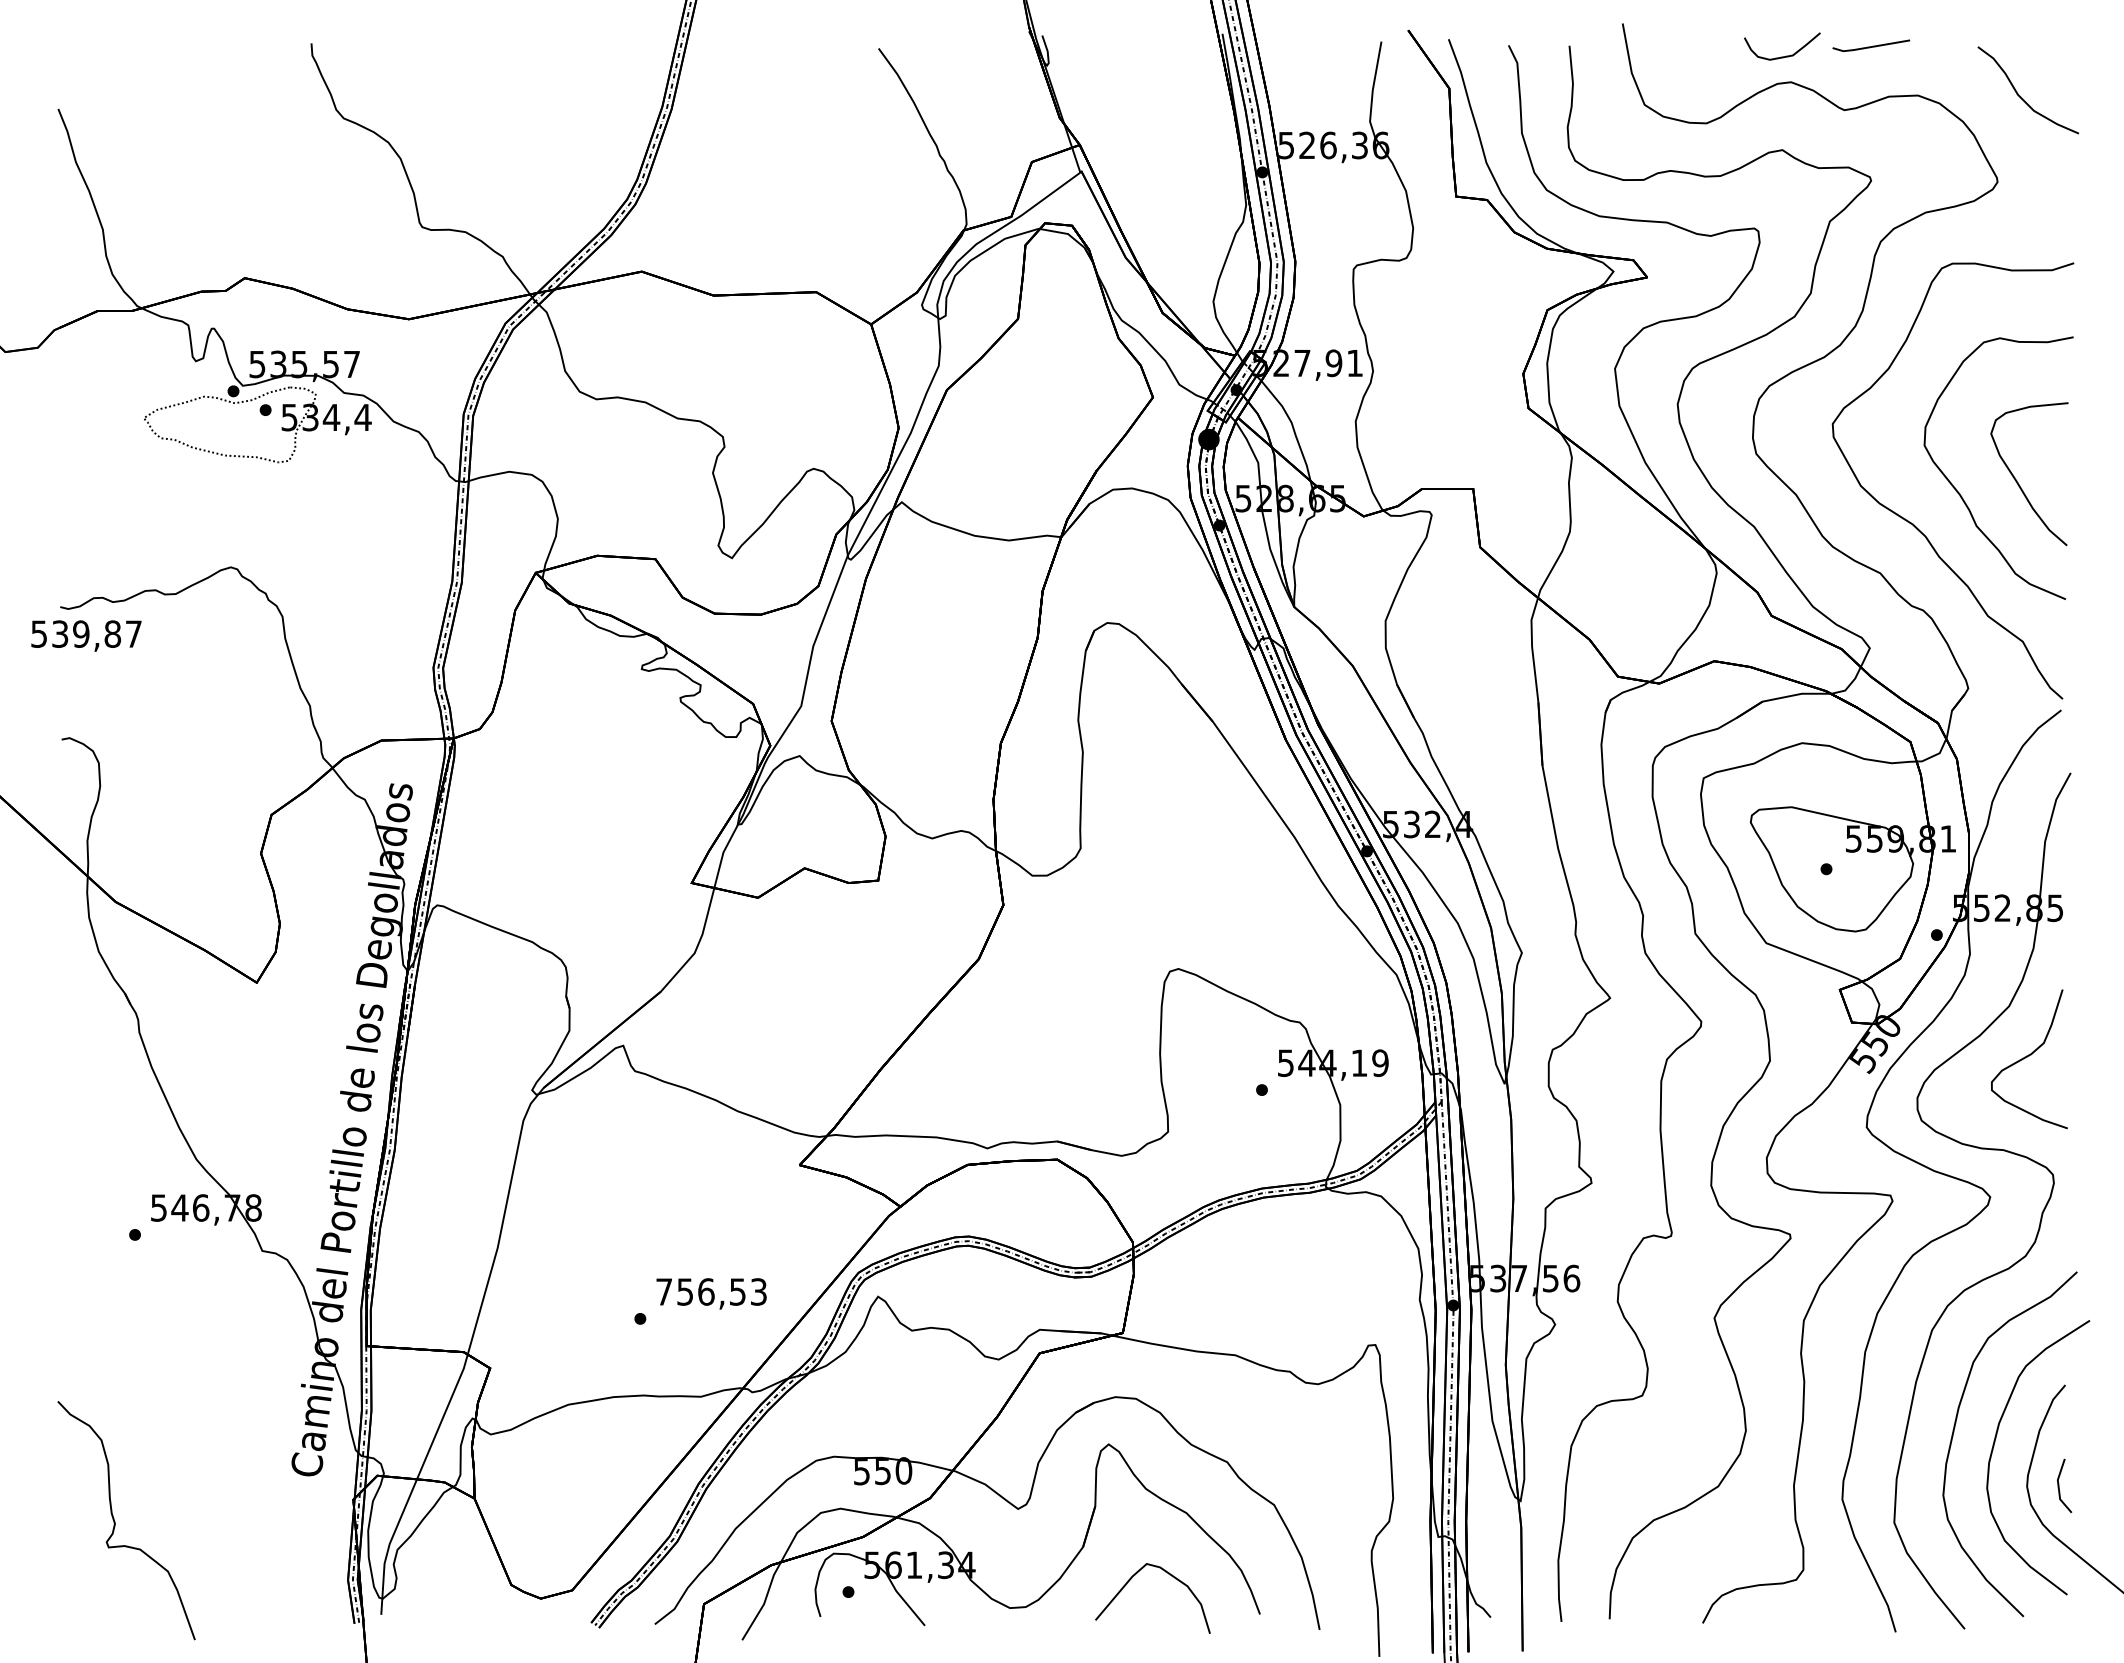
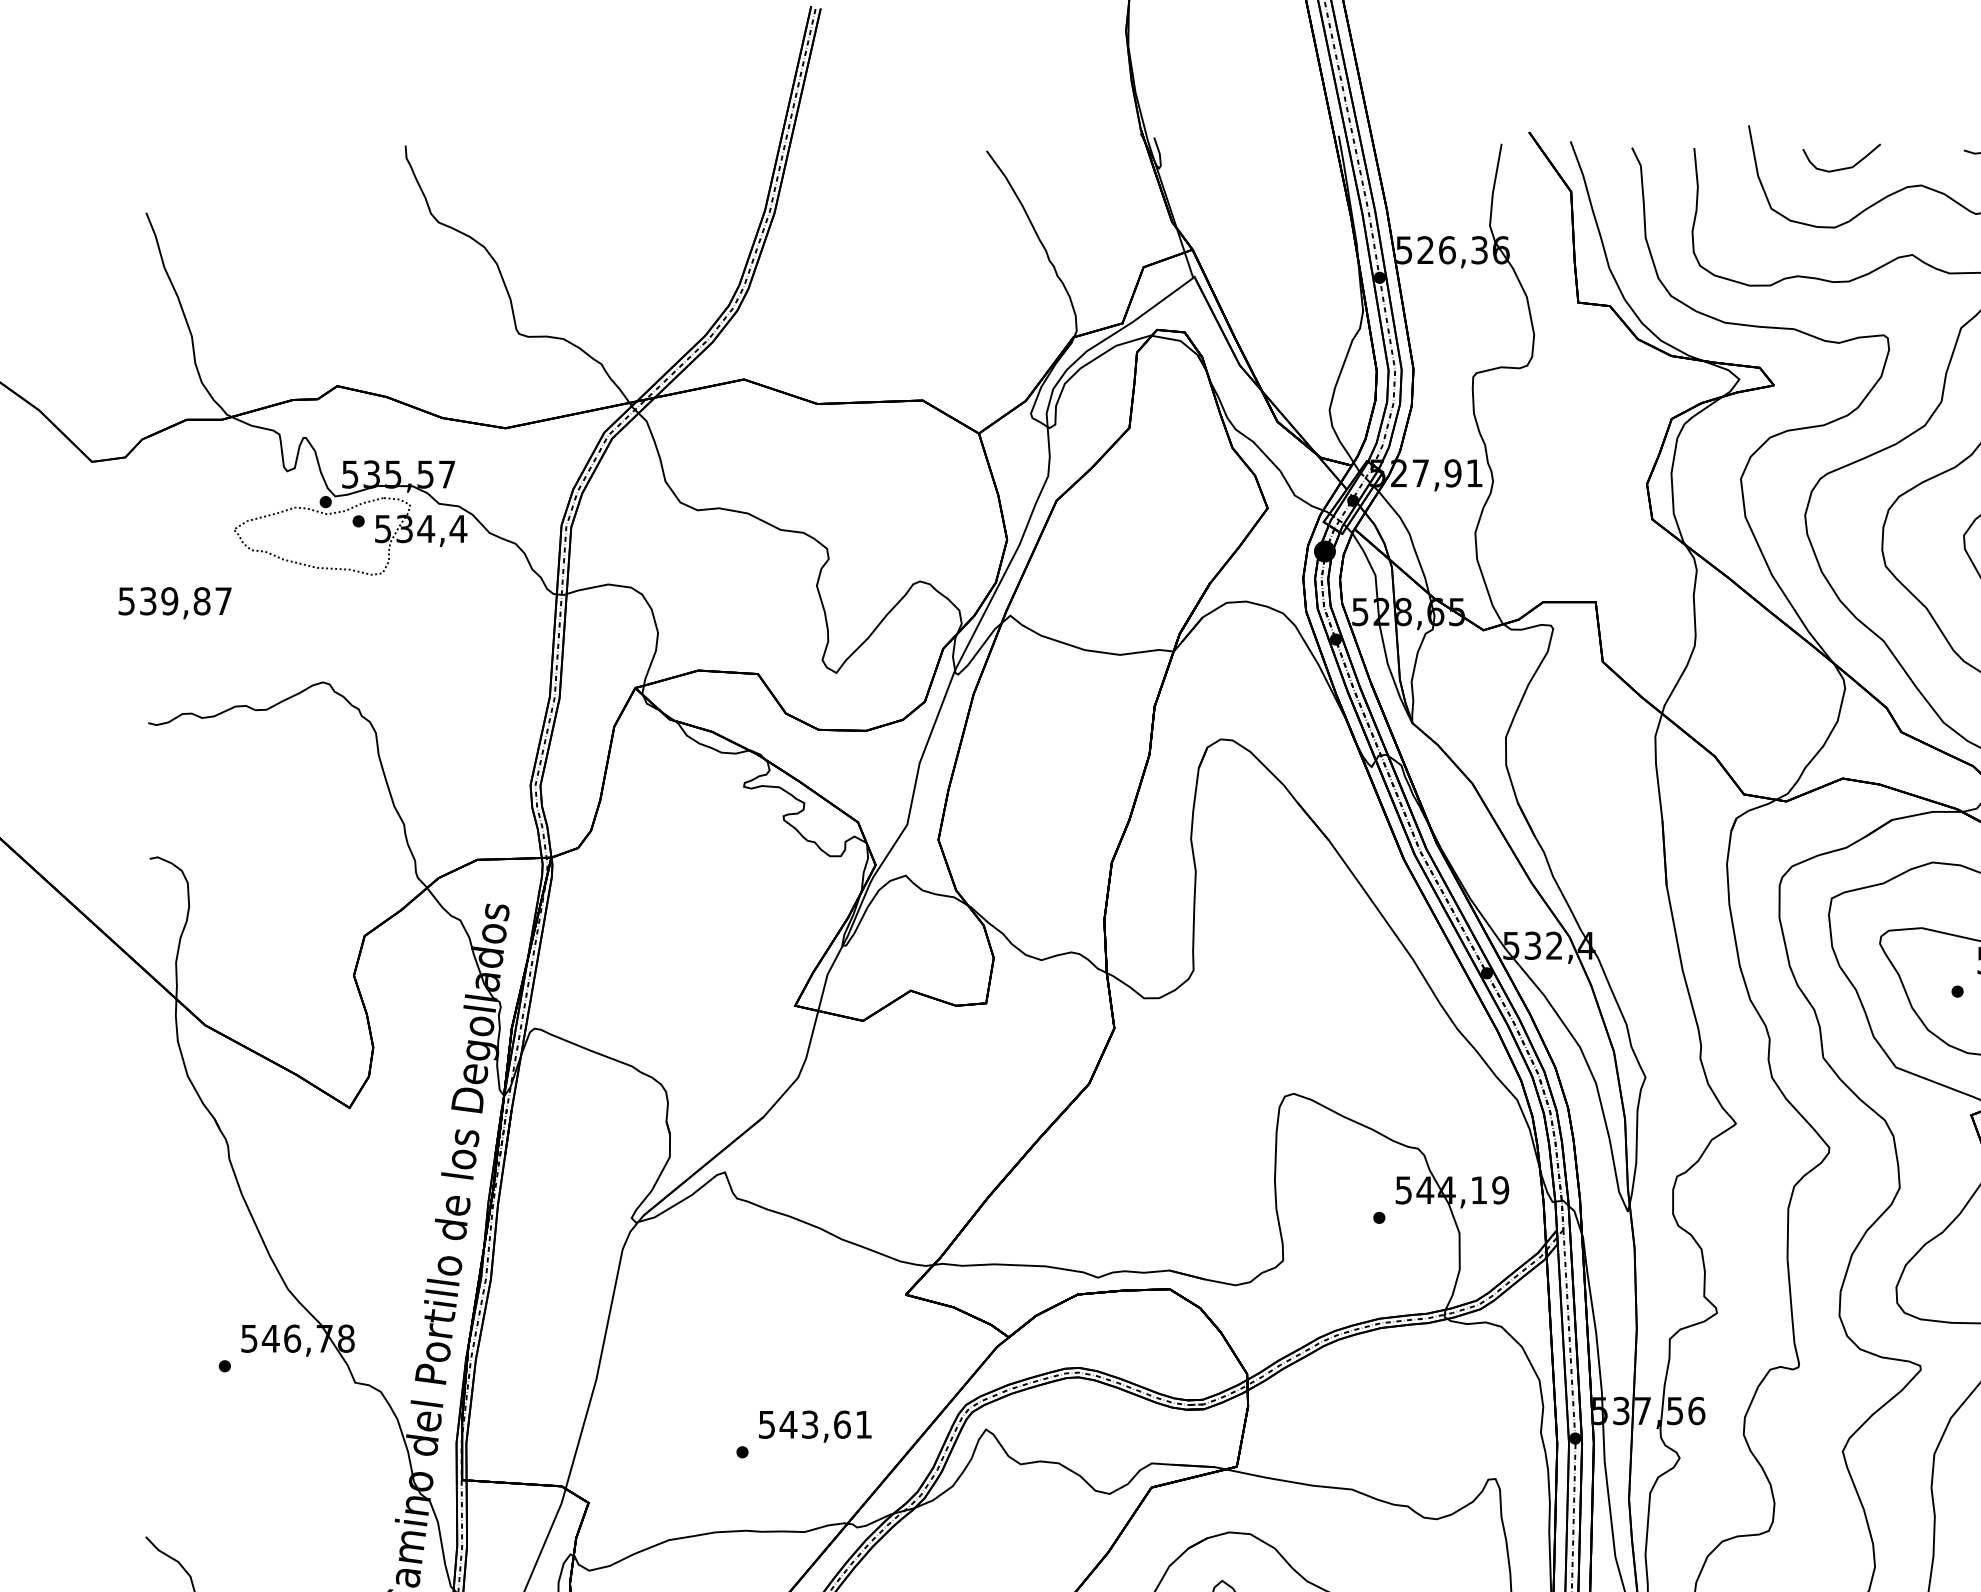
curve: (1786, 55) -> (1845, 167), moved
text: (86, 635) -> (175, 602), moved
text: (711, 1291) -> (815, 1424), 756,53 -> 543,61

